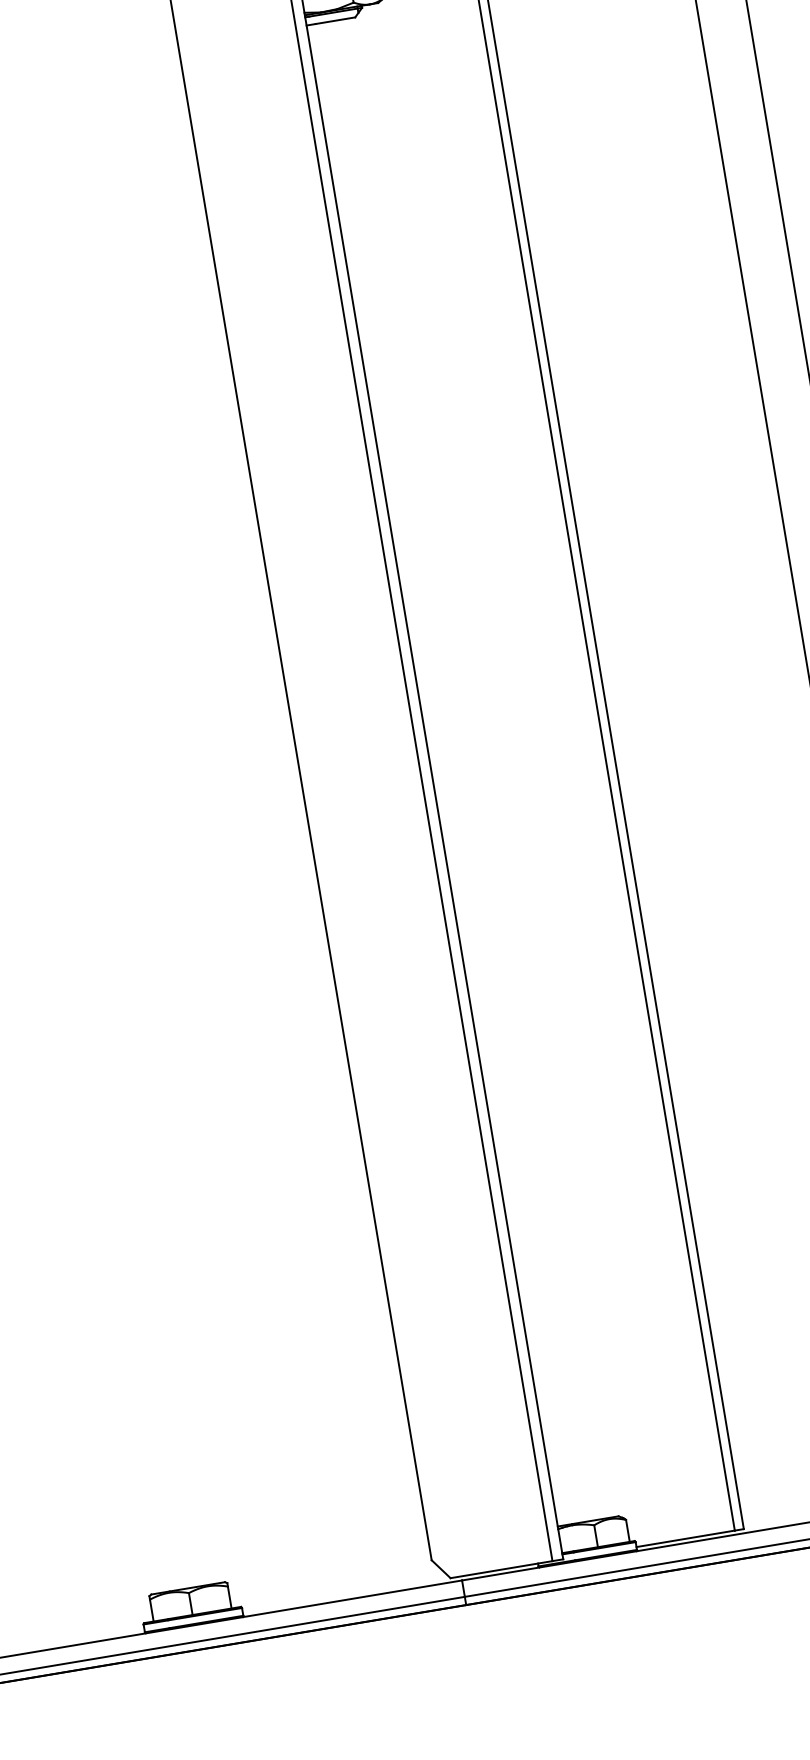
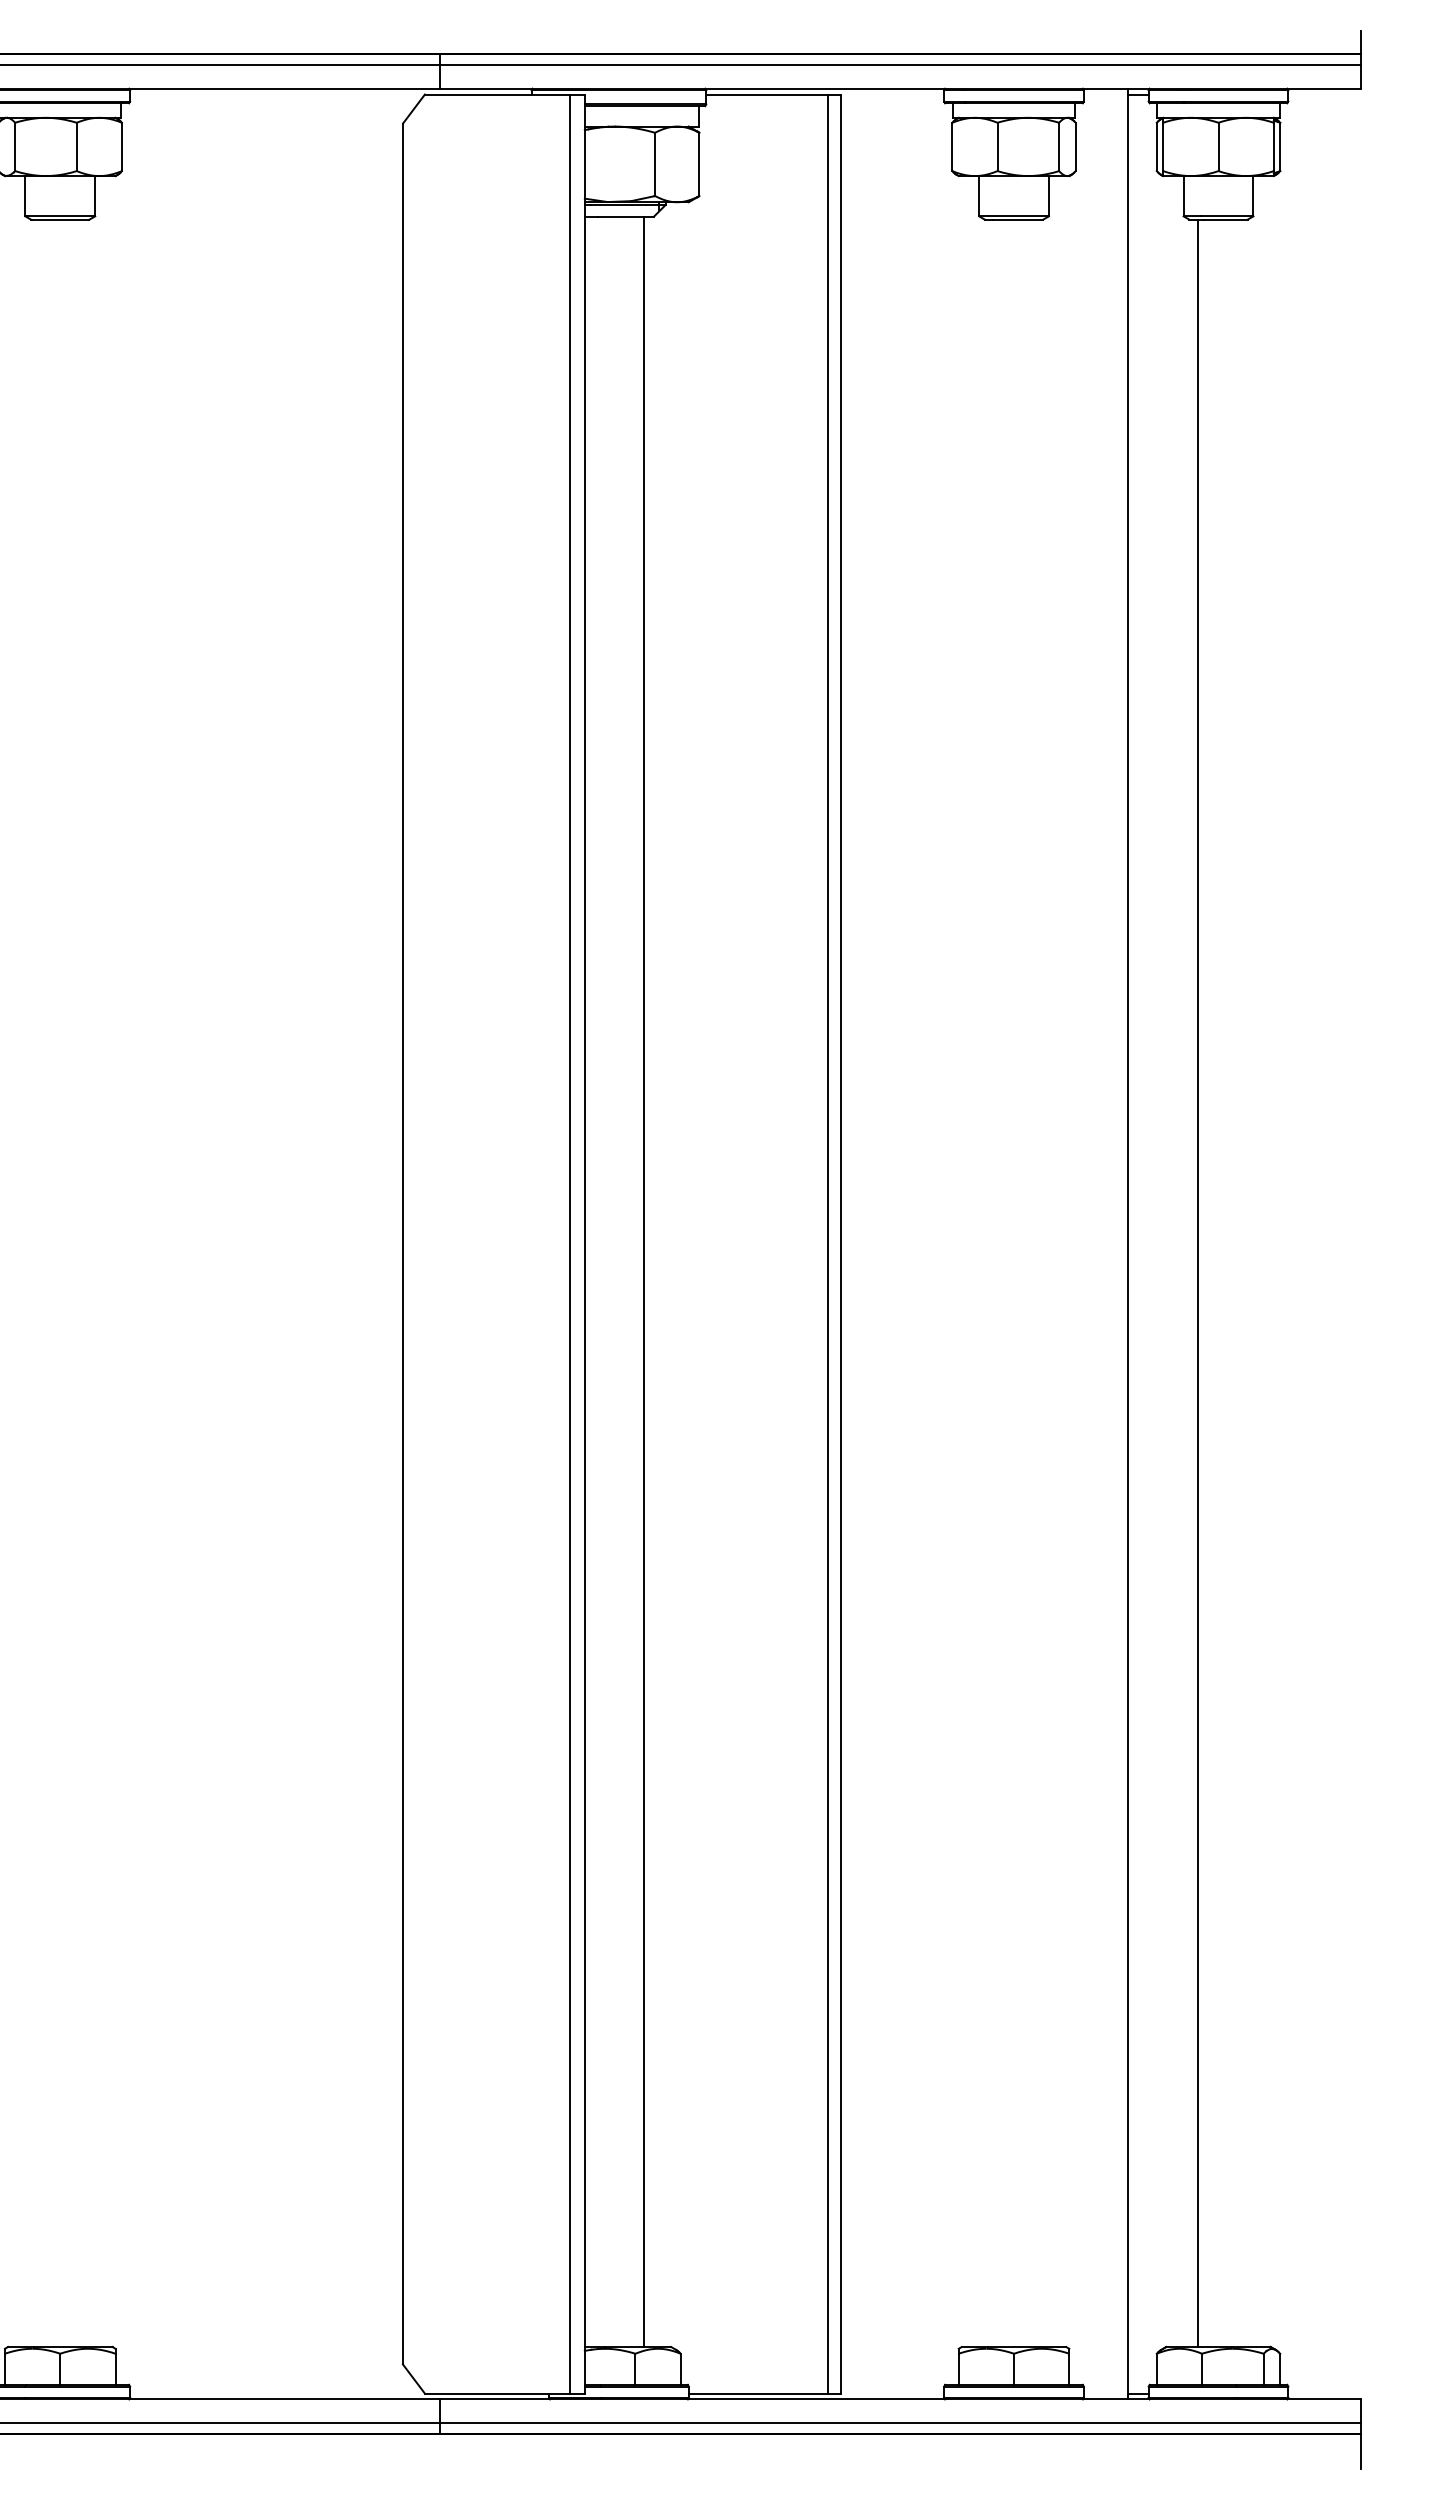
line: (473, 768) -> (643, 1281), added

